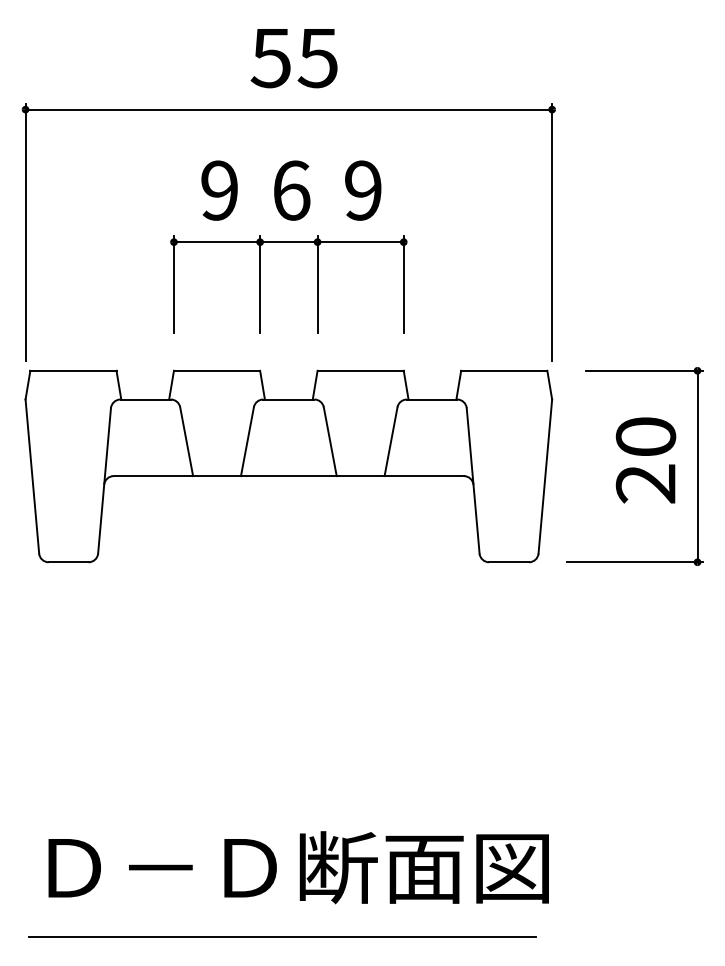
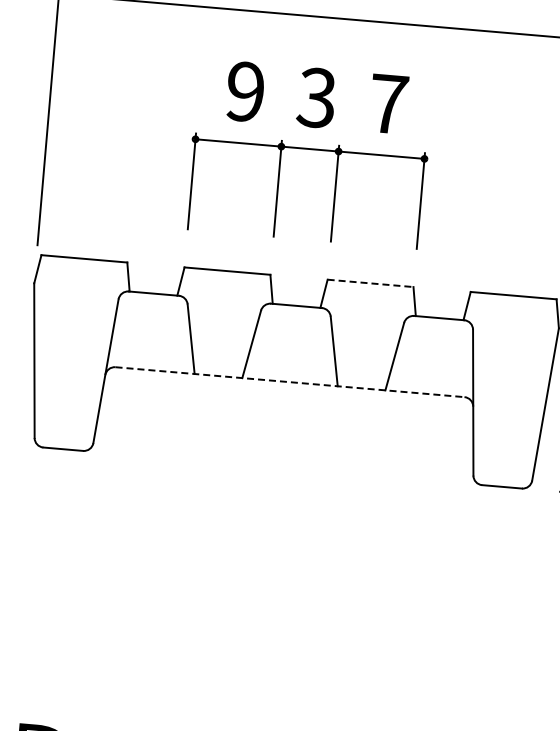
text: (291, 190) -> (317, 97), 6 -> 3
text: (363, 190) -> (388, 103), 9 -> 7
line: (361, 370) -> (371, 283), solid -> dashed
line: (289, 476) -> (290, 382), solid -> dashed

